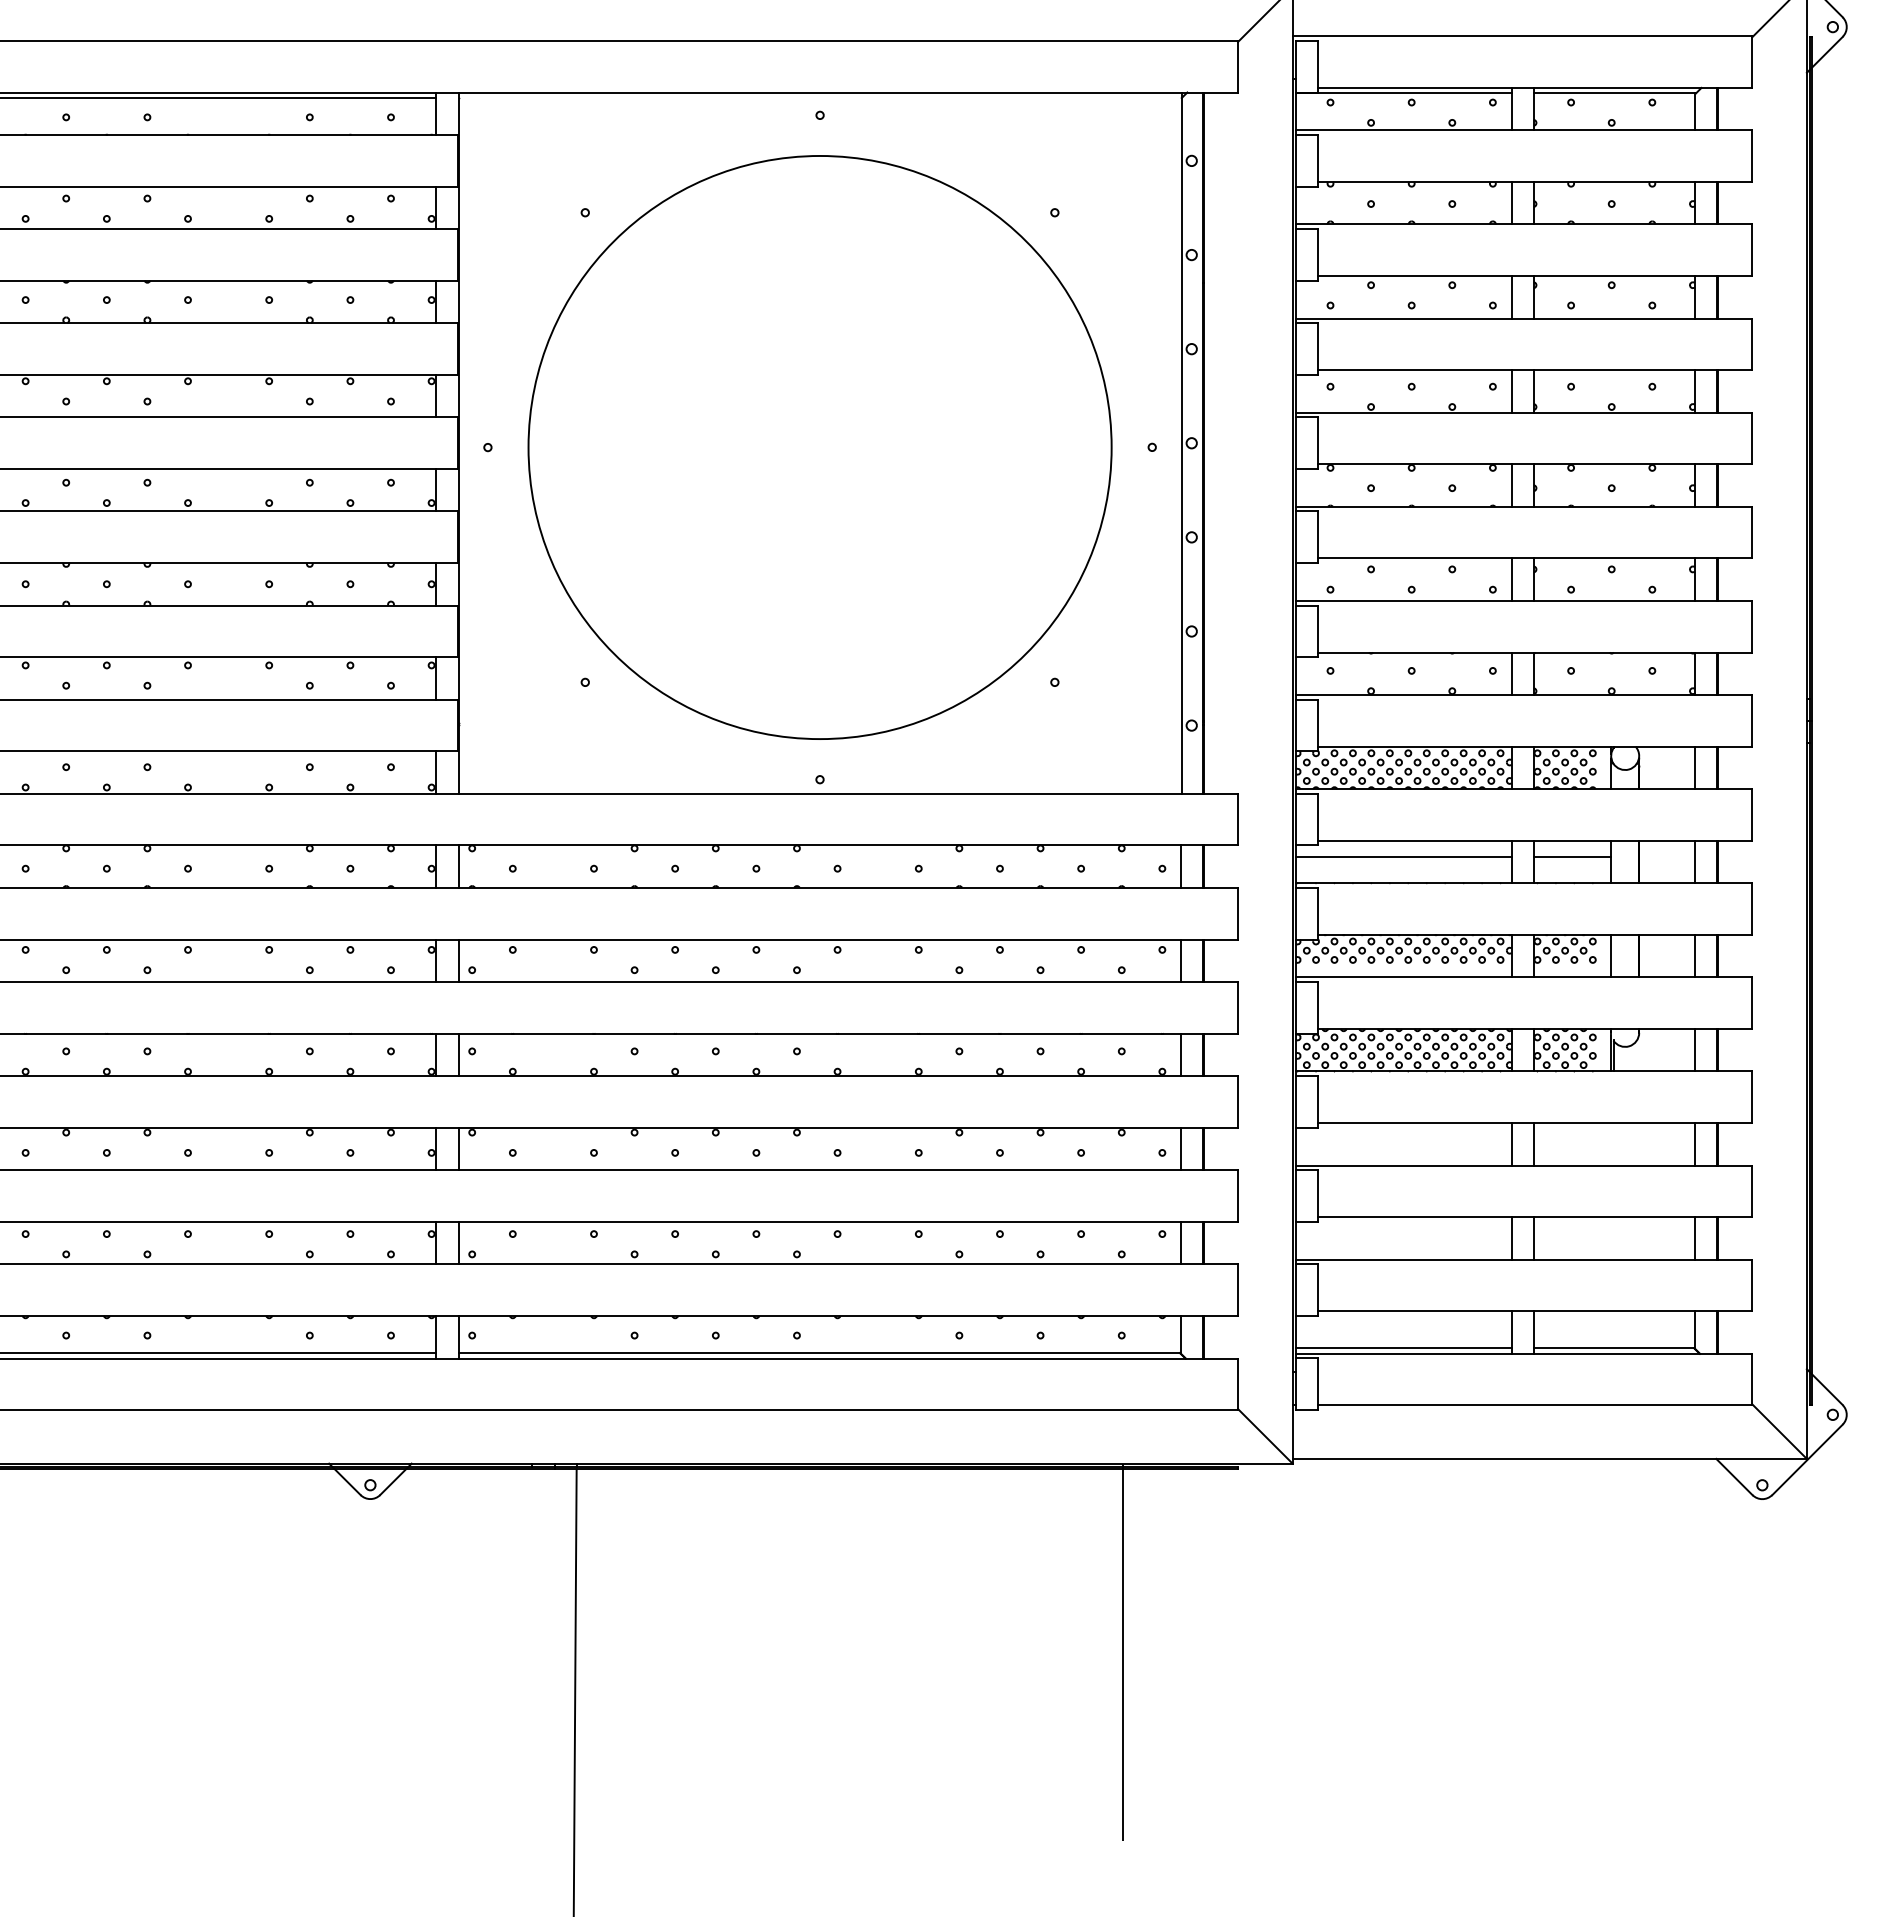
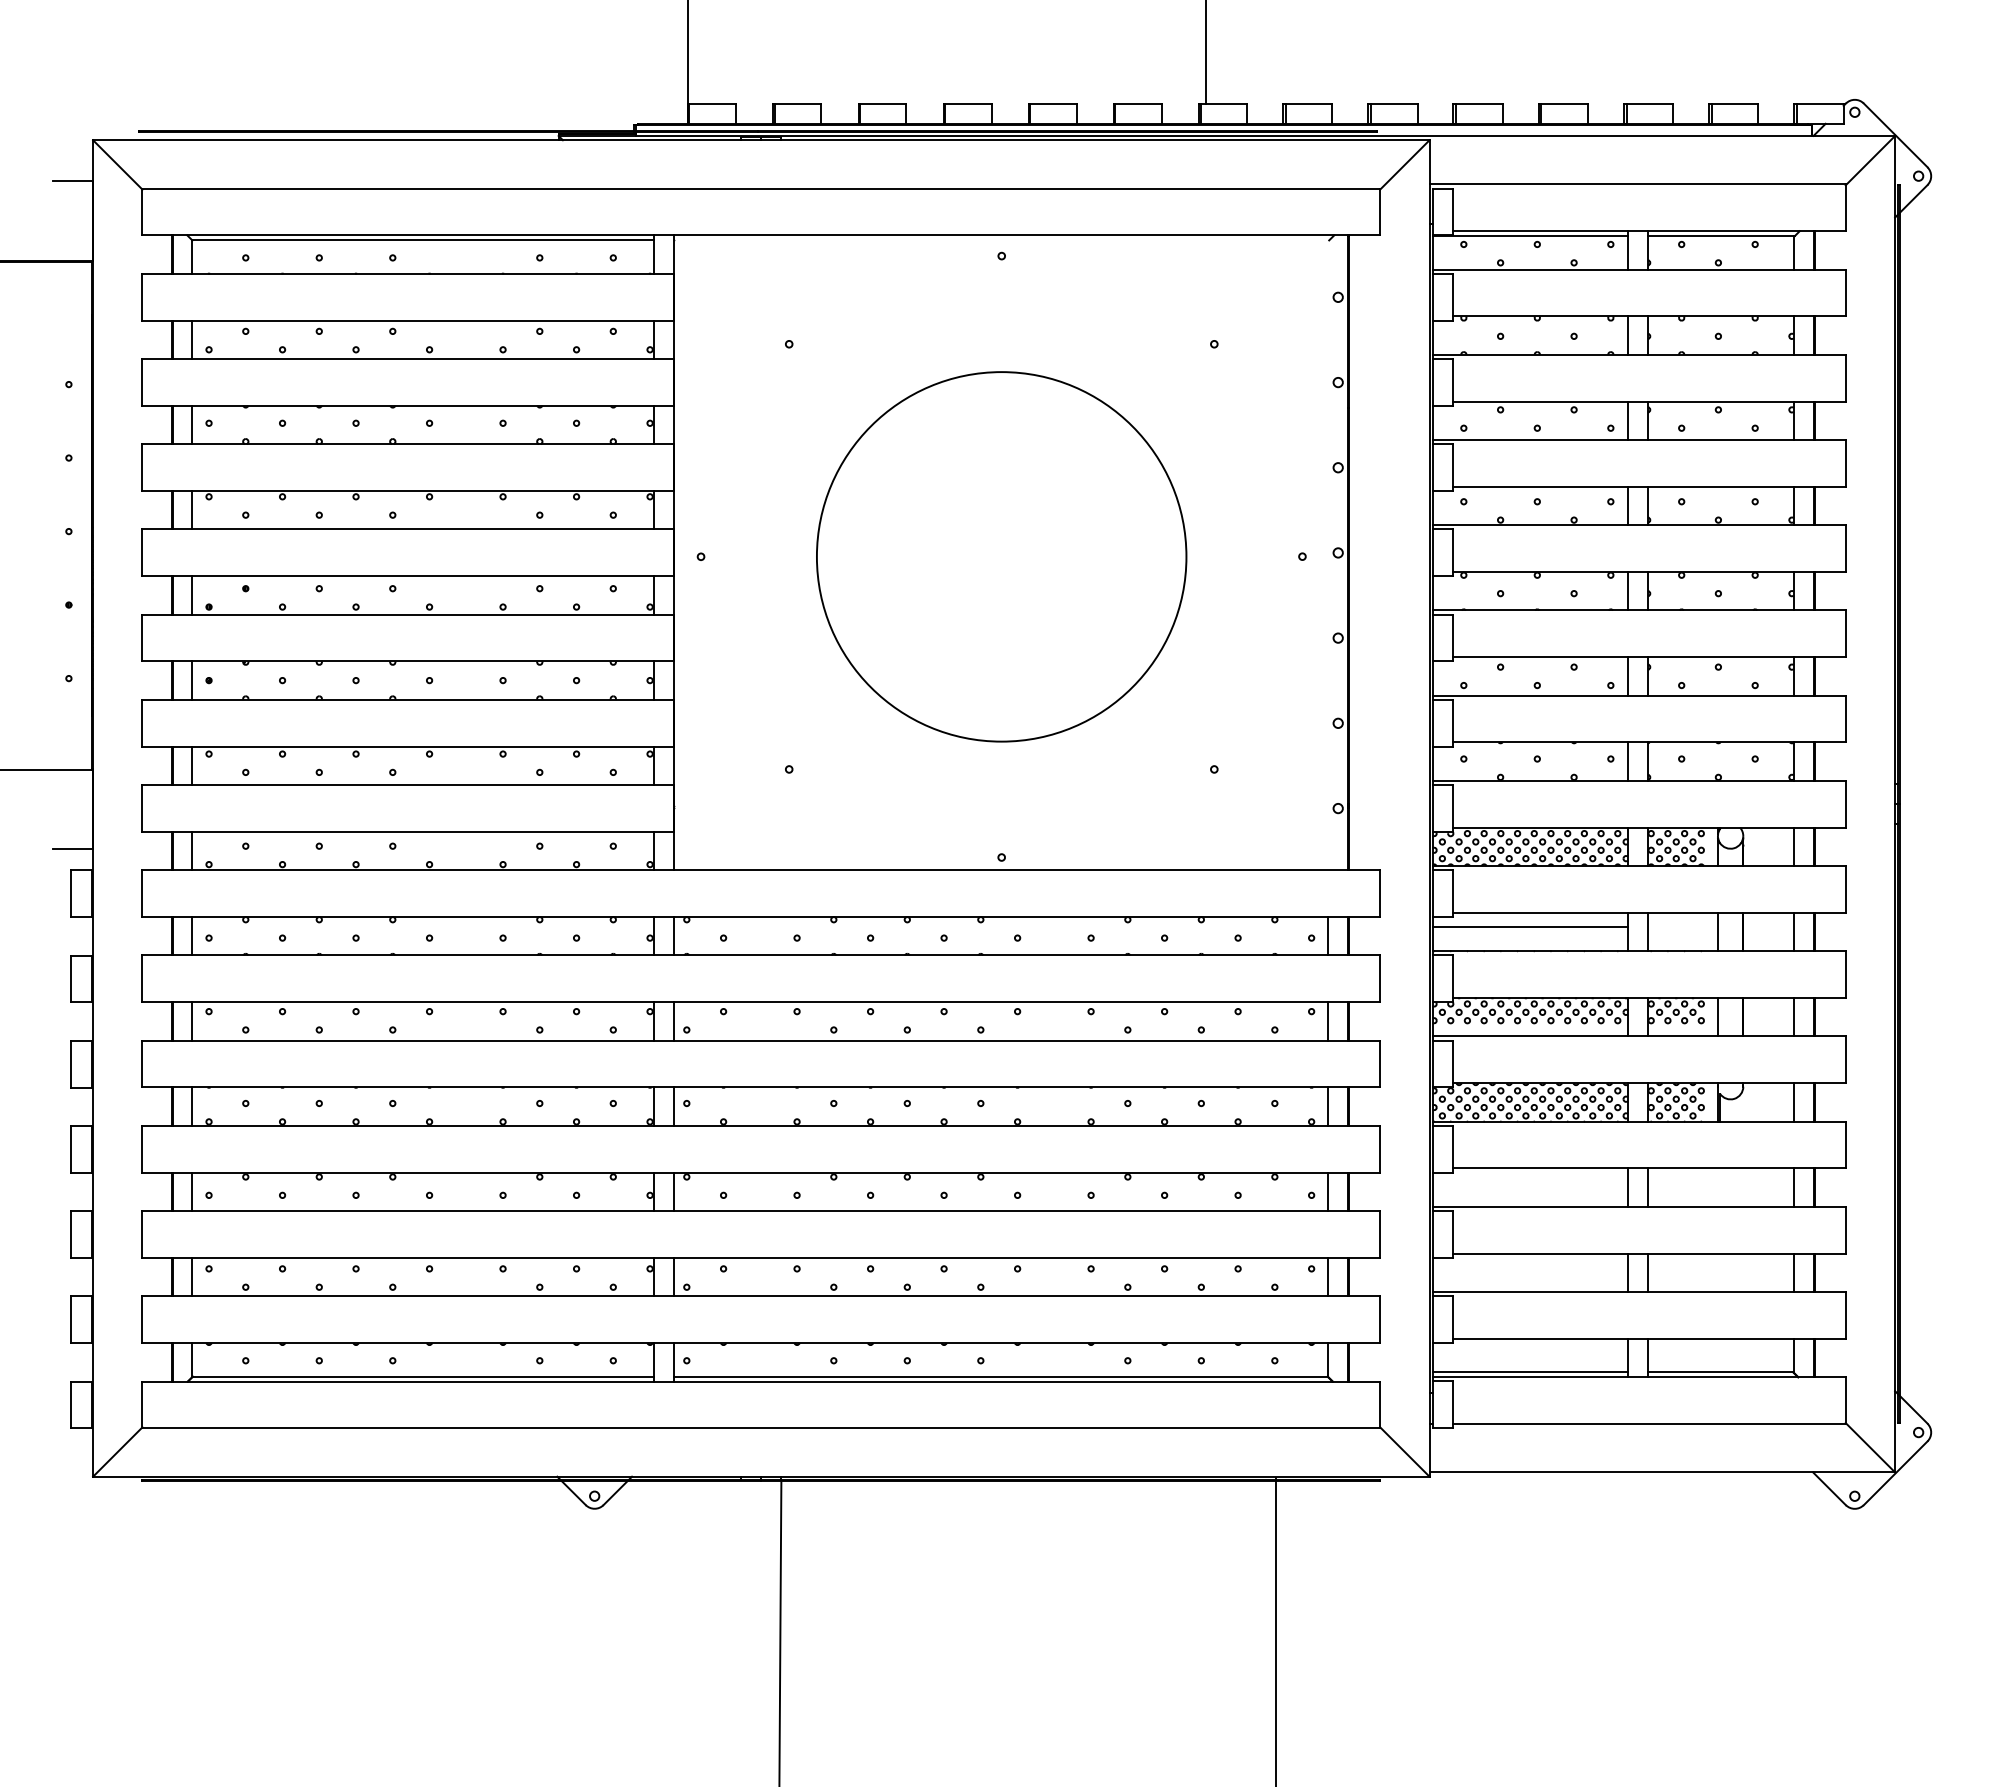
line: (1182, 442) -> (1329, 552), removed
circle: (819, 447) -> (1001, 556), size x0.7
line: (1572, 856) -> (1682, 927), removed

